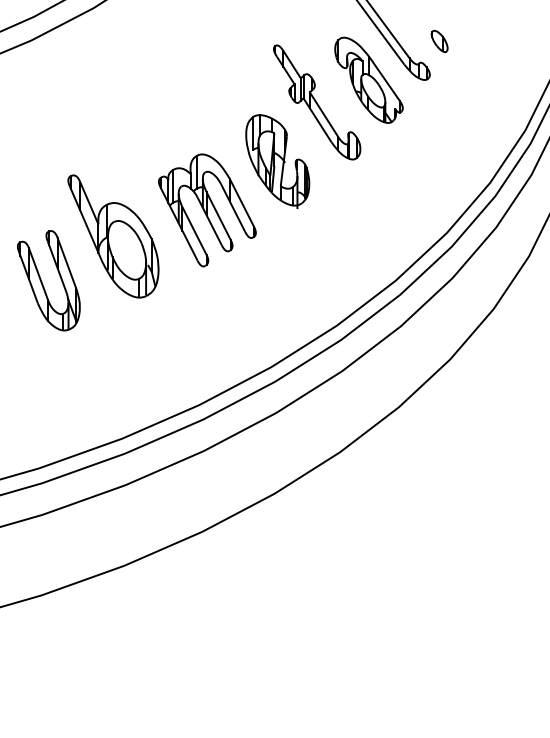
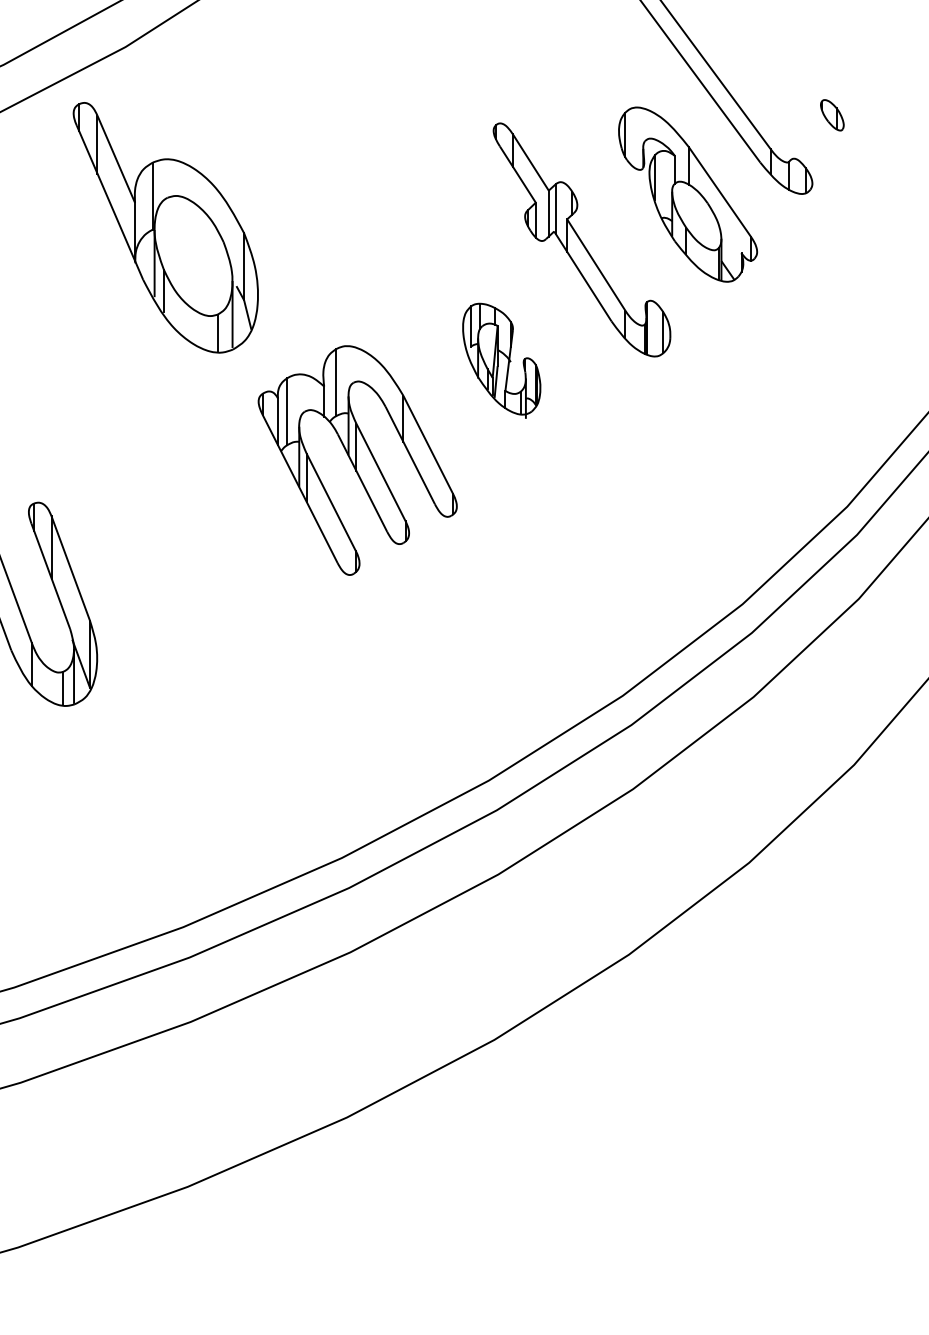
part: (439, 41) -> (832, 115), size x0.7
part: (277, 161) -> (501, 360), size x0.6
part: (113, 236) -> (165, 227), moved

